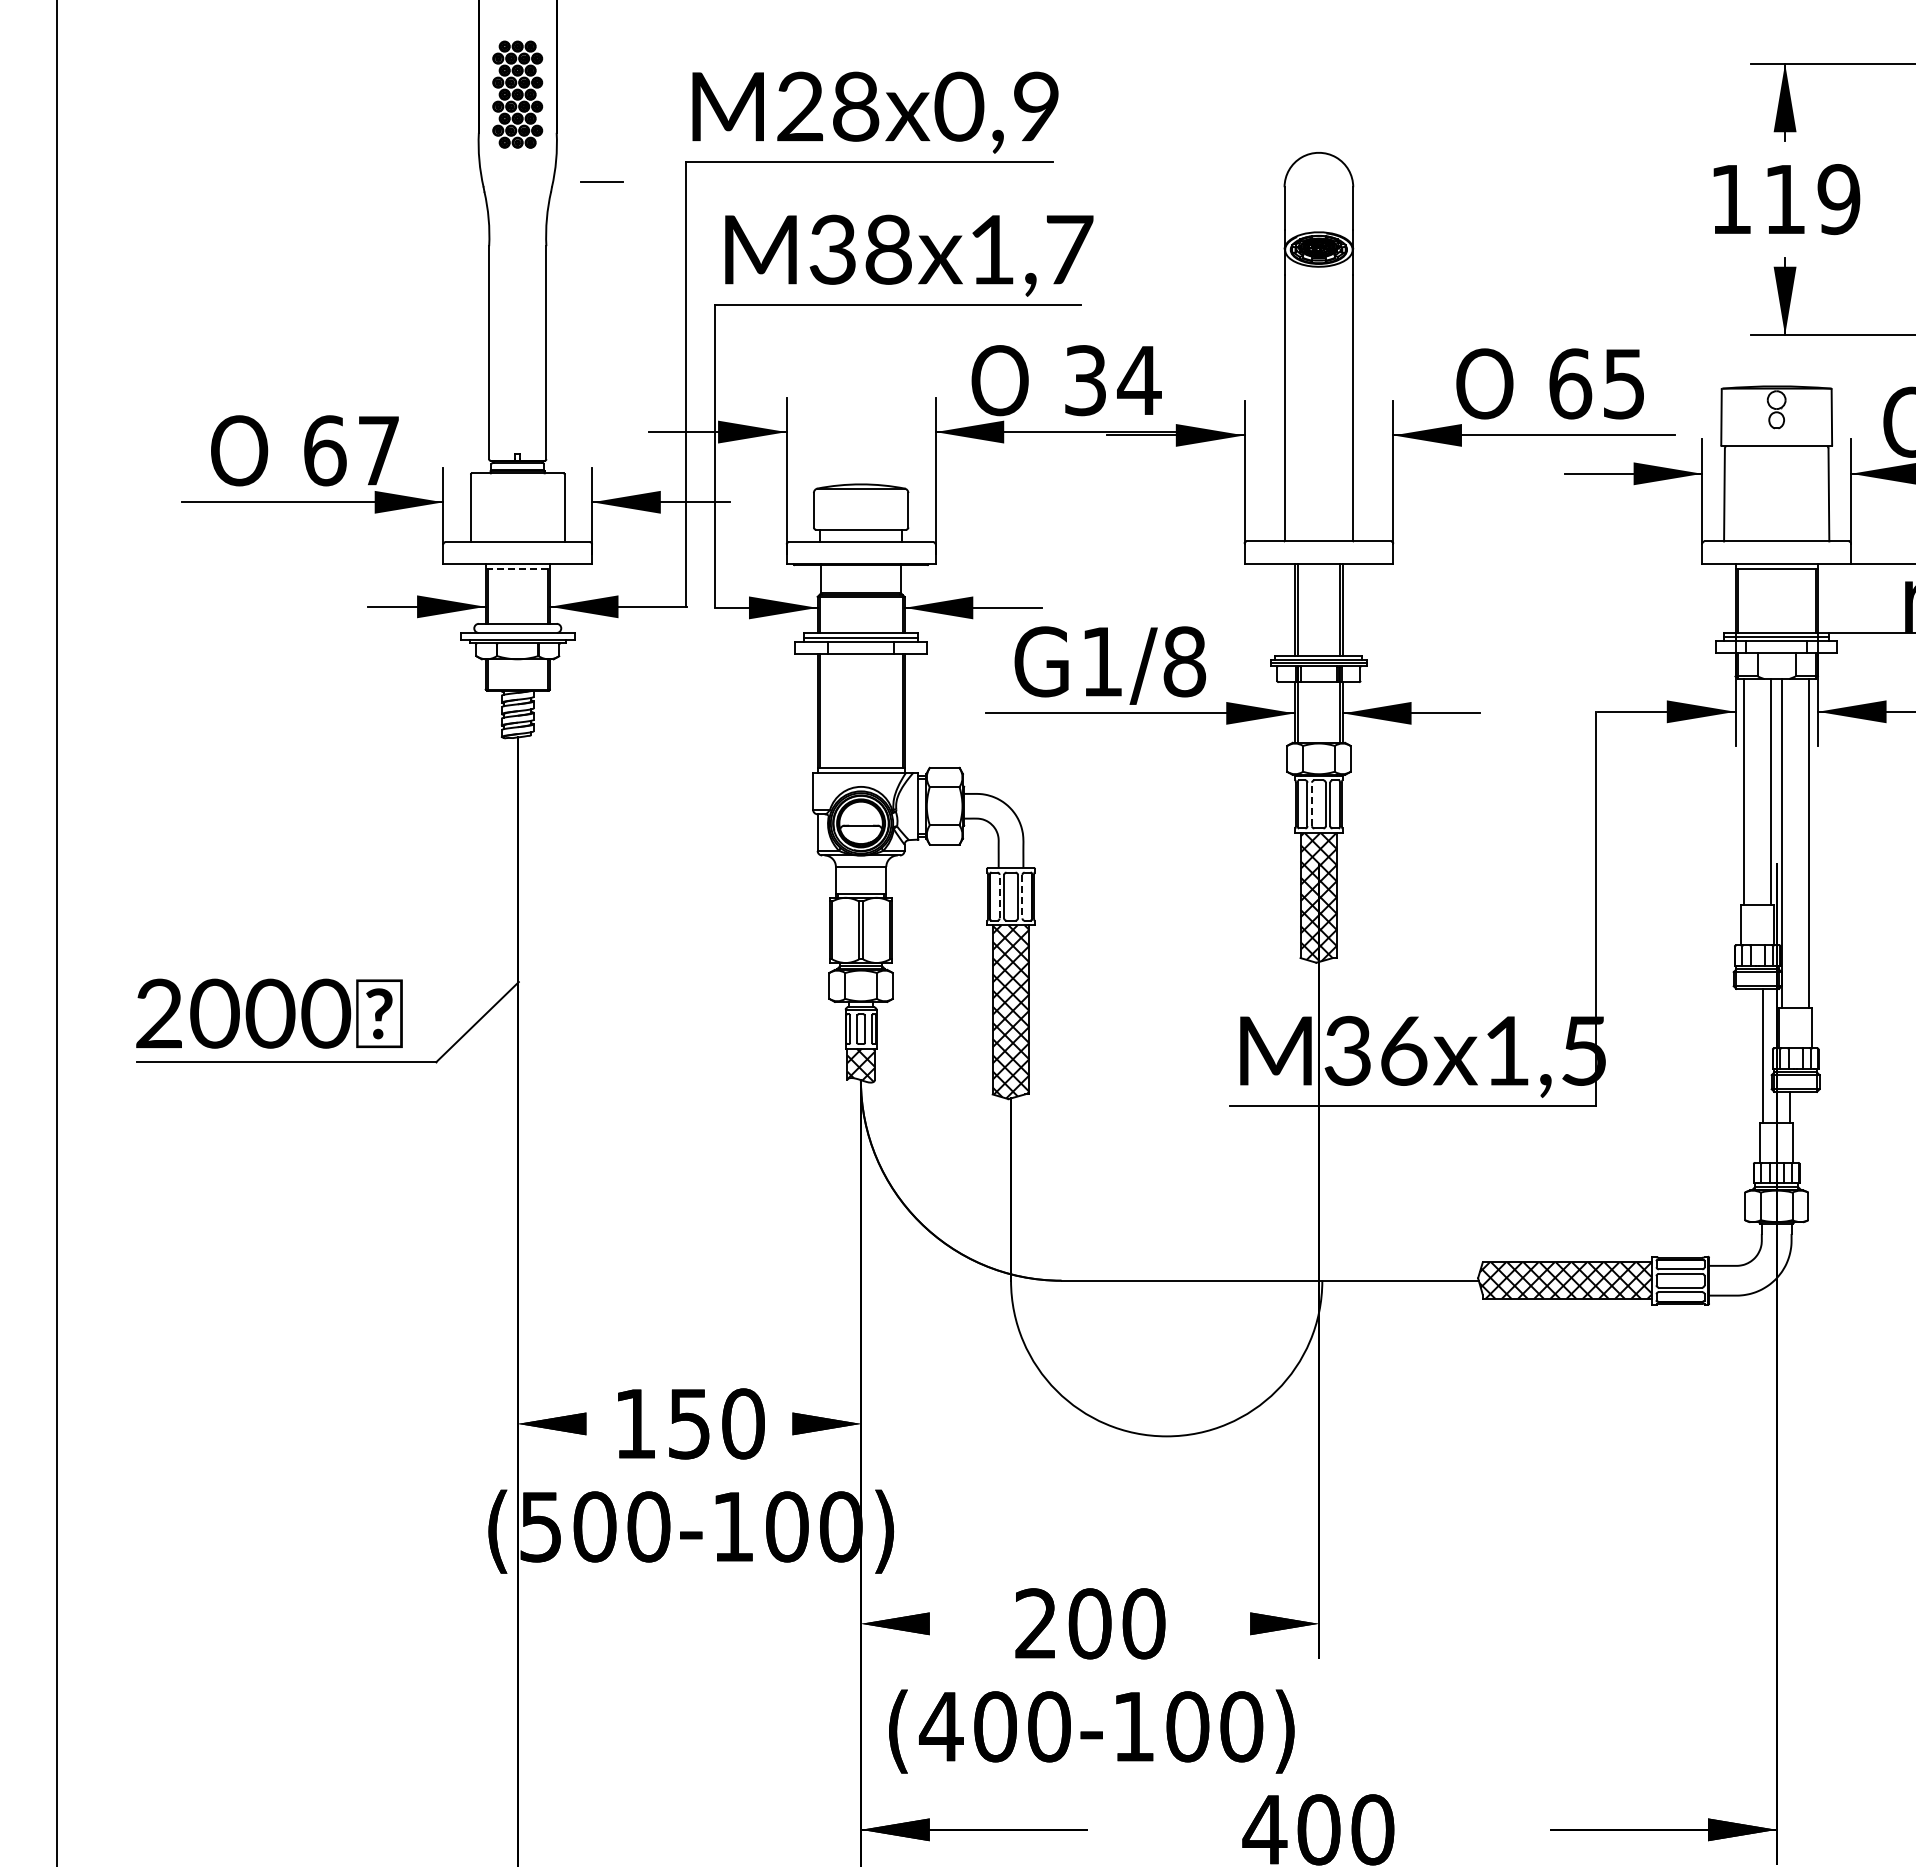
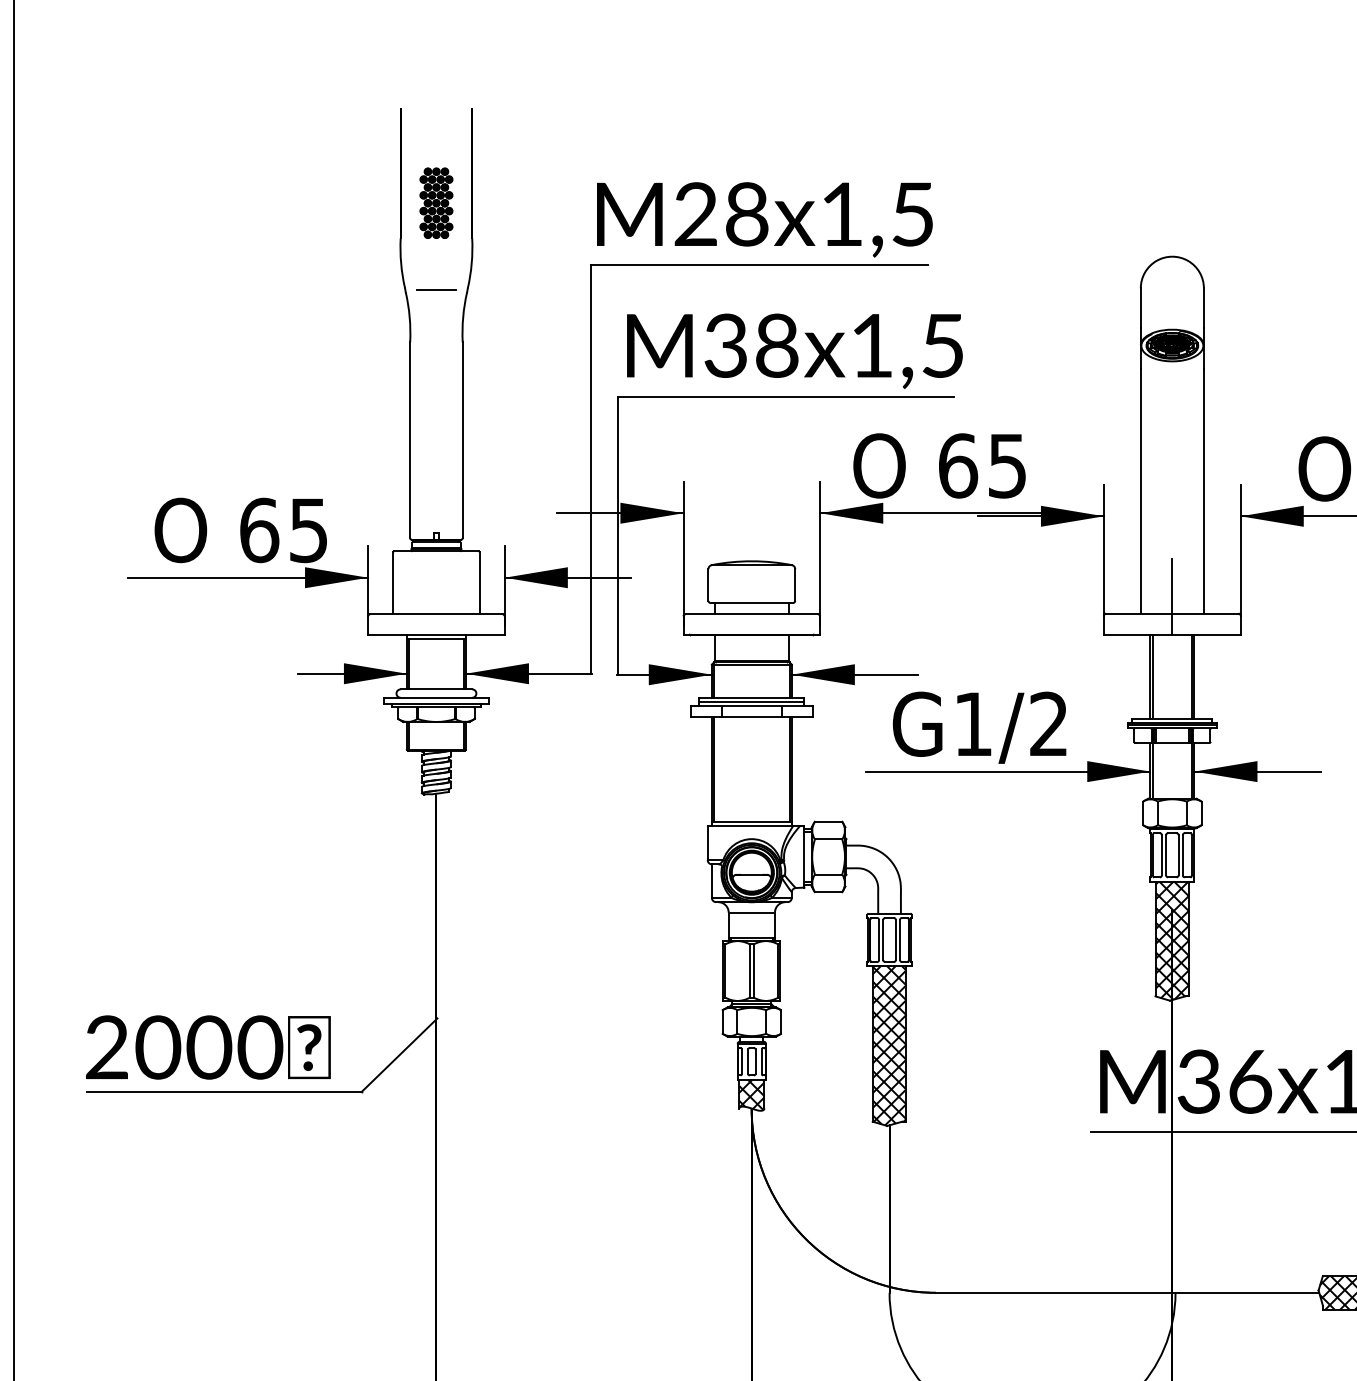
part: (517, 94) -> (436, 203), size x0.71
text: (996, 106) -> (876, 214), M28x0,9 -> M28x1,5
line: (601, 181) -> (436, 290), moved
text: (1069, 249) -> (943, 345), M38x1,7 -> M38x1,5
text: (1112, 380) -> (982, 465), 34 -> 65
text: (378, 451) -> (308, 531), 67 -> 65
line: (1318, 522) -> (1171, 596), added
line: (518, 569) -> (437, 639), dashed -> solid
text: (1184, 661) -> (1048, 723), G1/8 -> G1/2
line: (1312, 804) -> (1166, 855), dashed -> solid
line: (999, 896) -> (878, 939), dashed -> solid
line: (1022, 896) -> (900, 939), dashed -> solid

